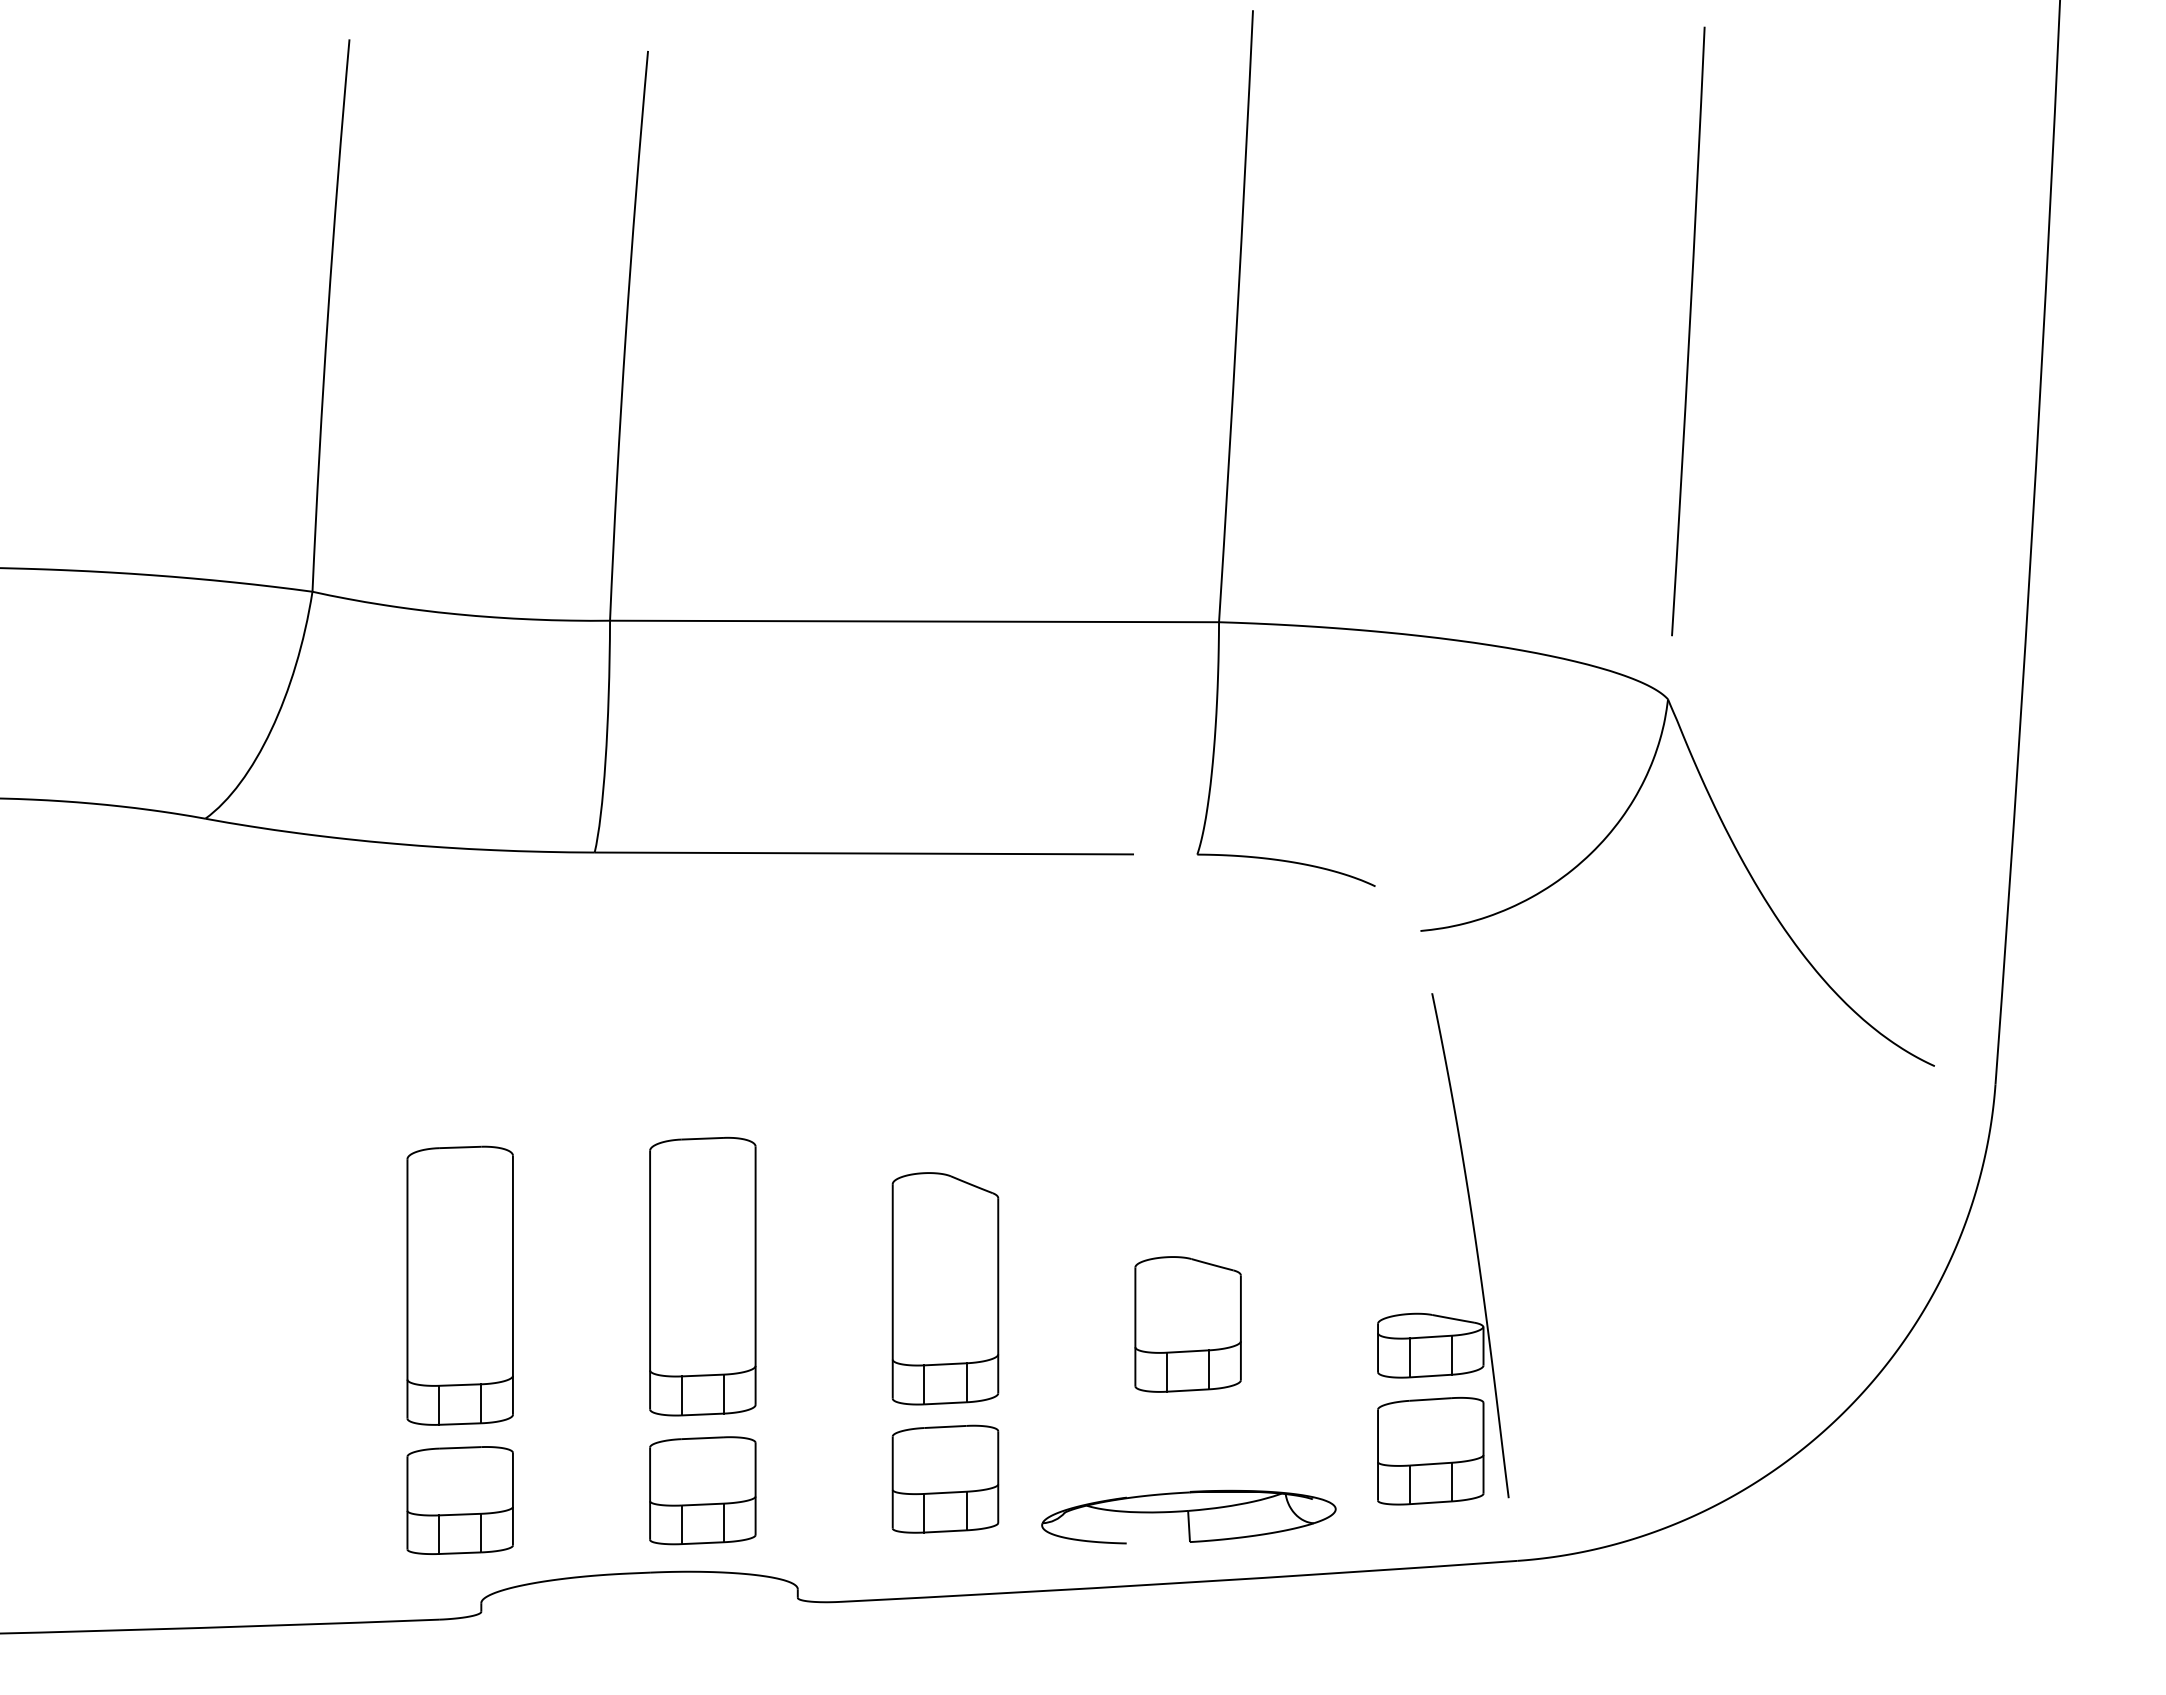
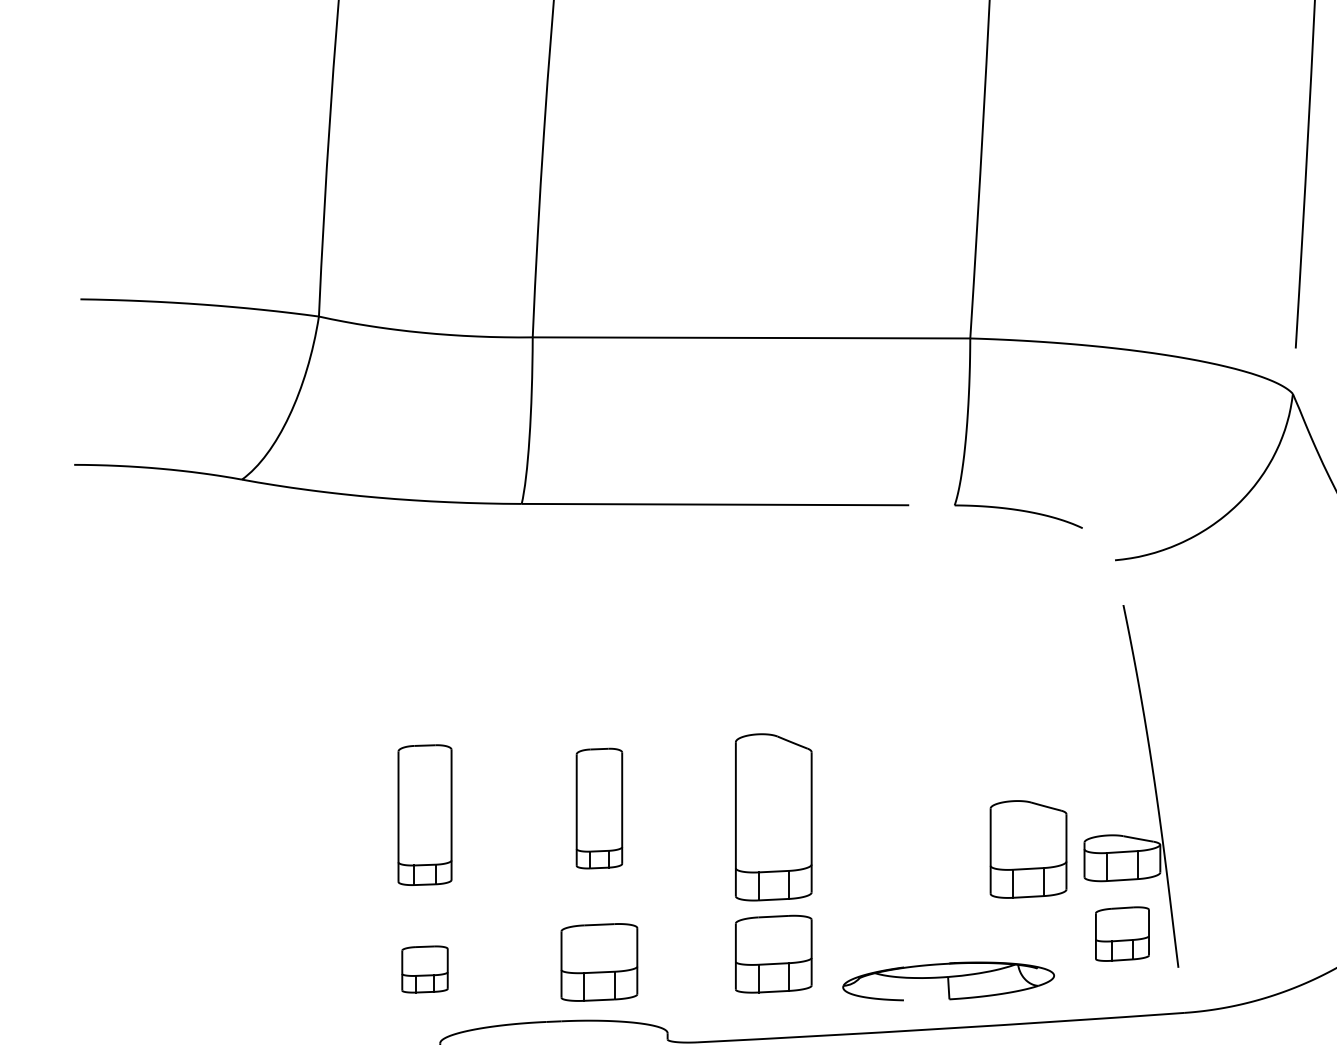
part: (702, 1276) -> (599, 808), size x0.6
part: (459, 1285) -> (424, 815), size x0.7
part: (1187, 1324) -> (1028, 849), moved
part: (1430, 1451) -> (1122, 934), size x0.7
part: (459, 1500) -> (424, 969), size x0.6

